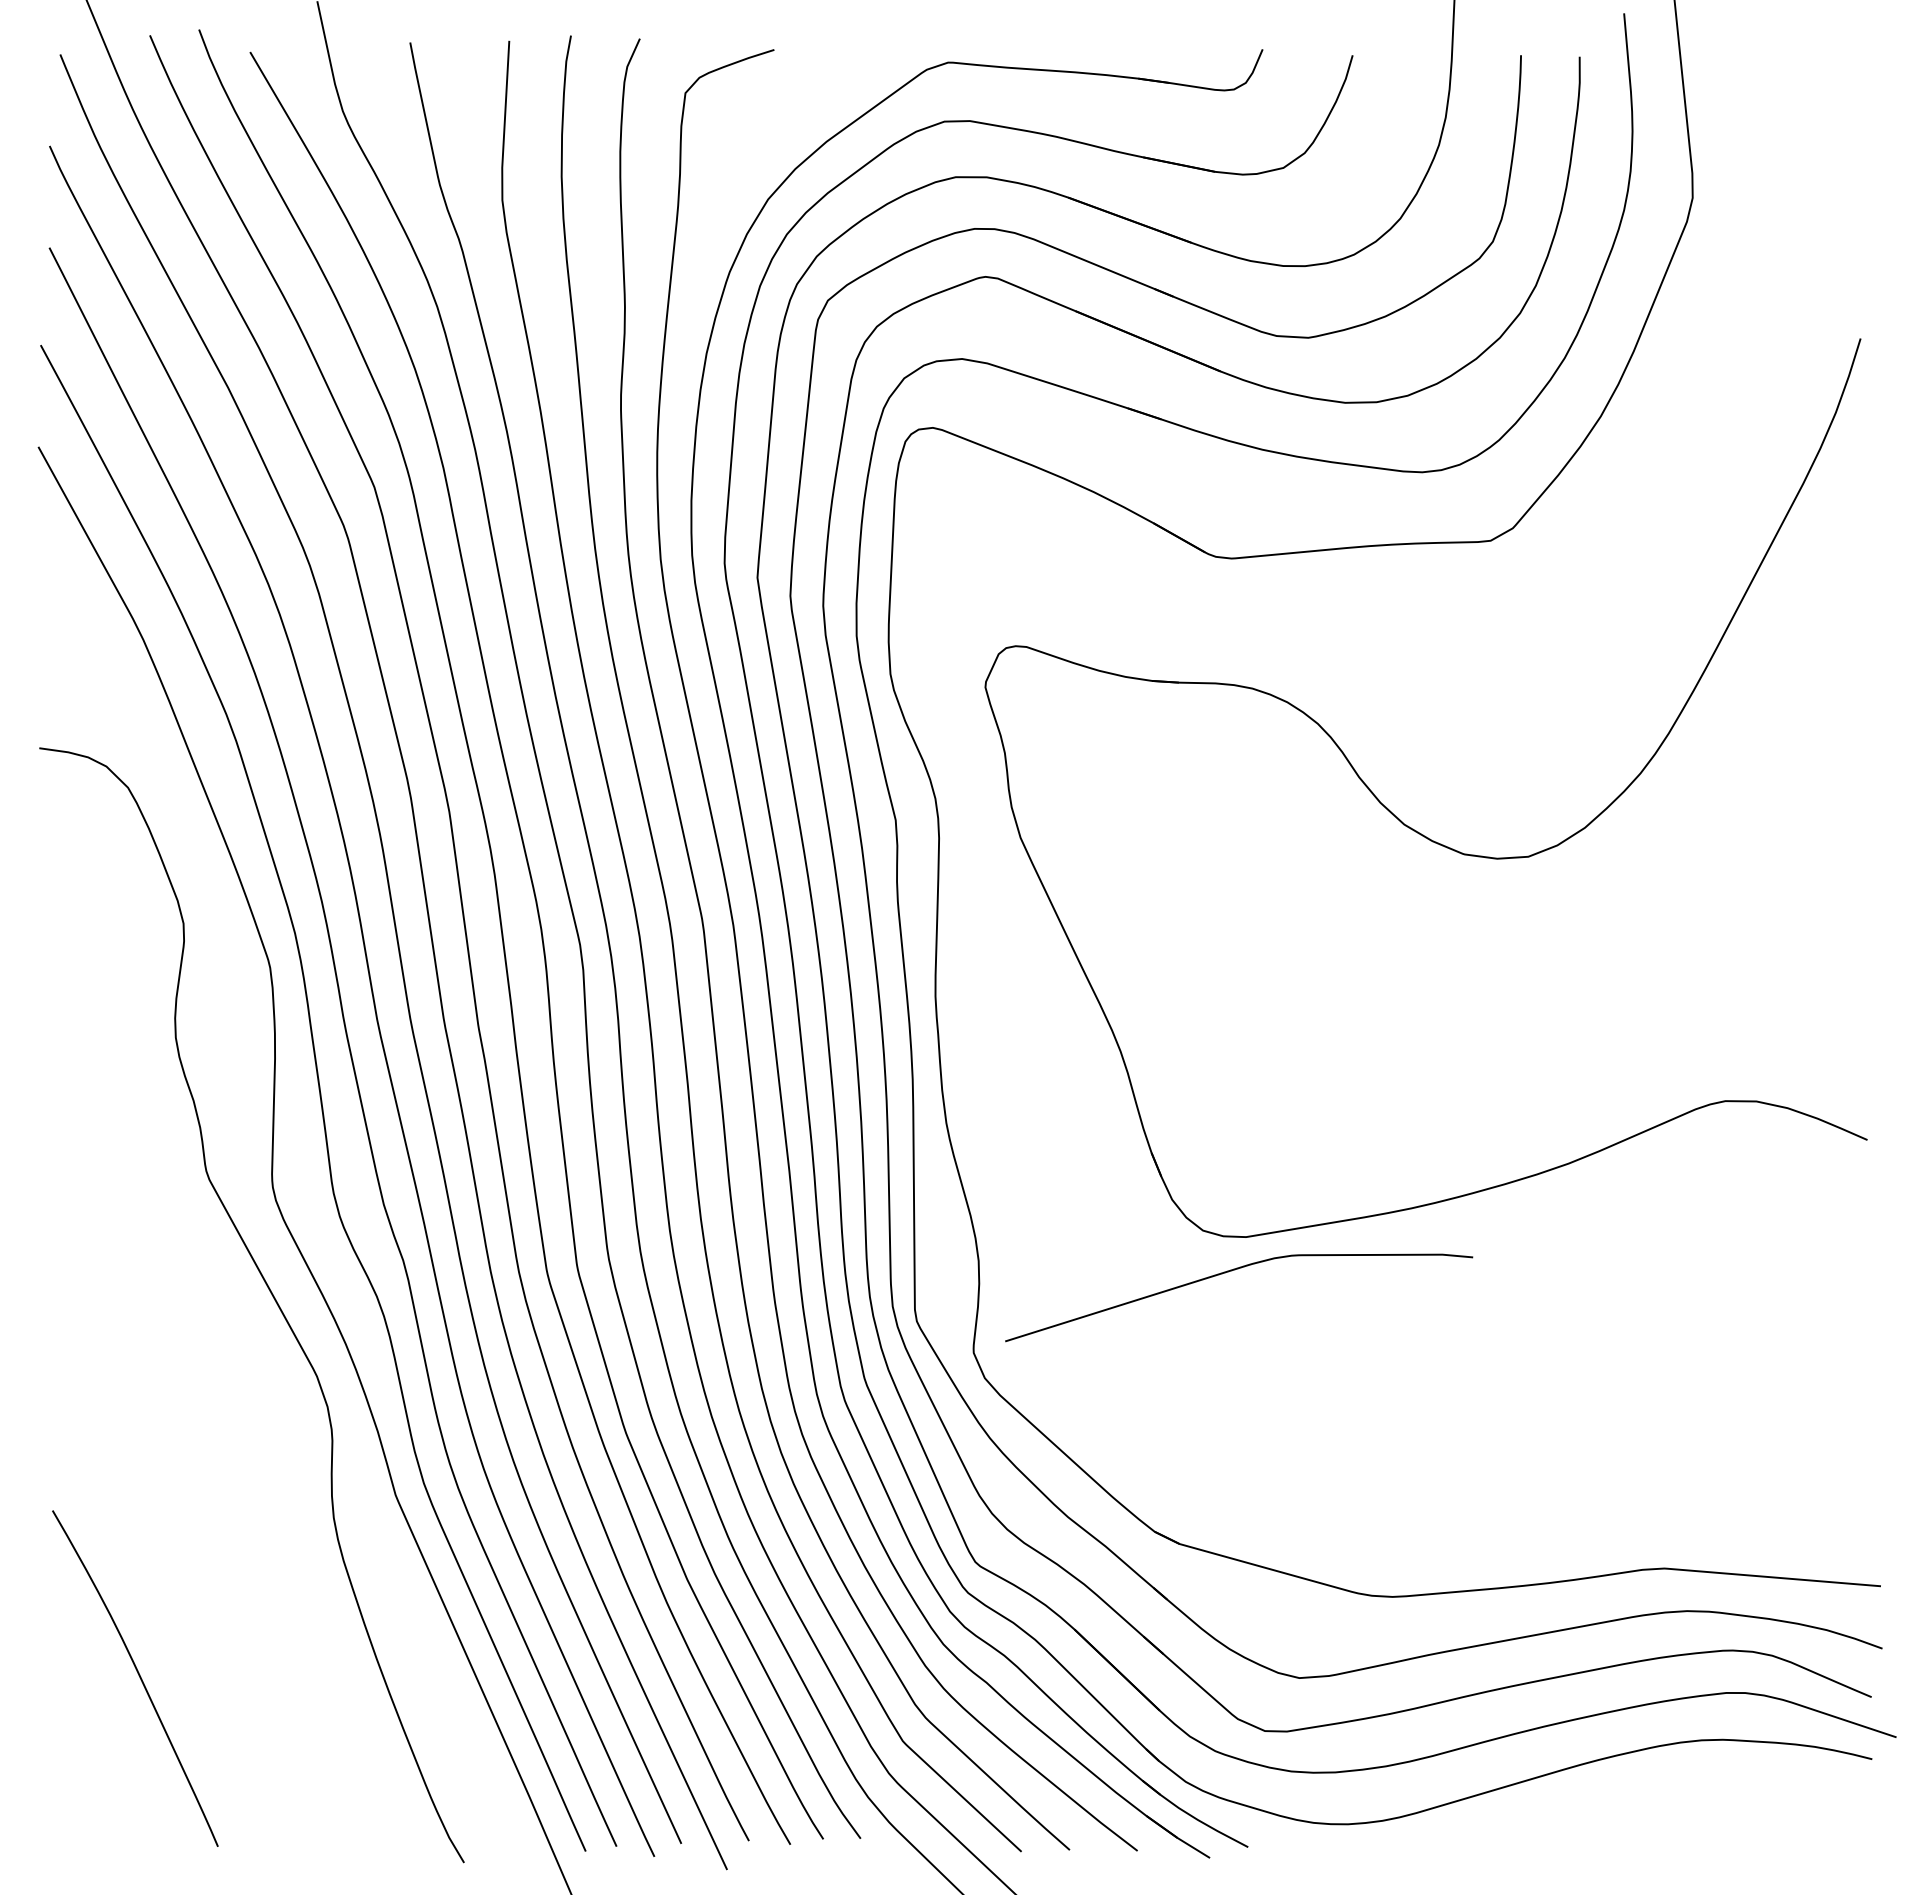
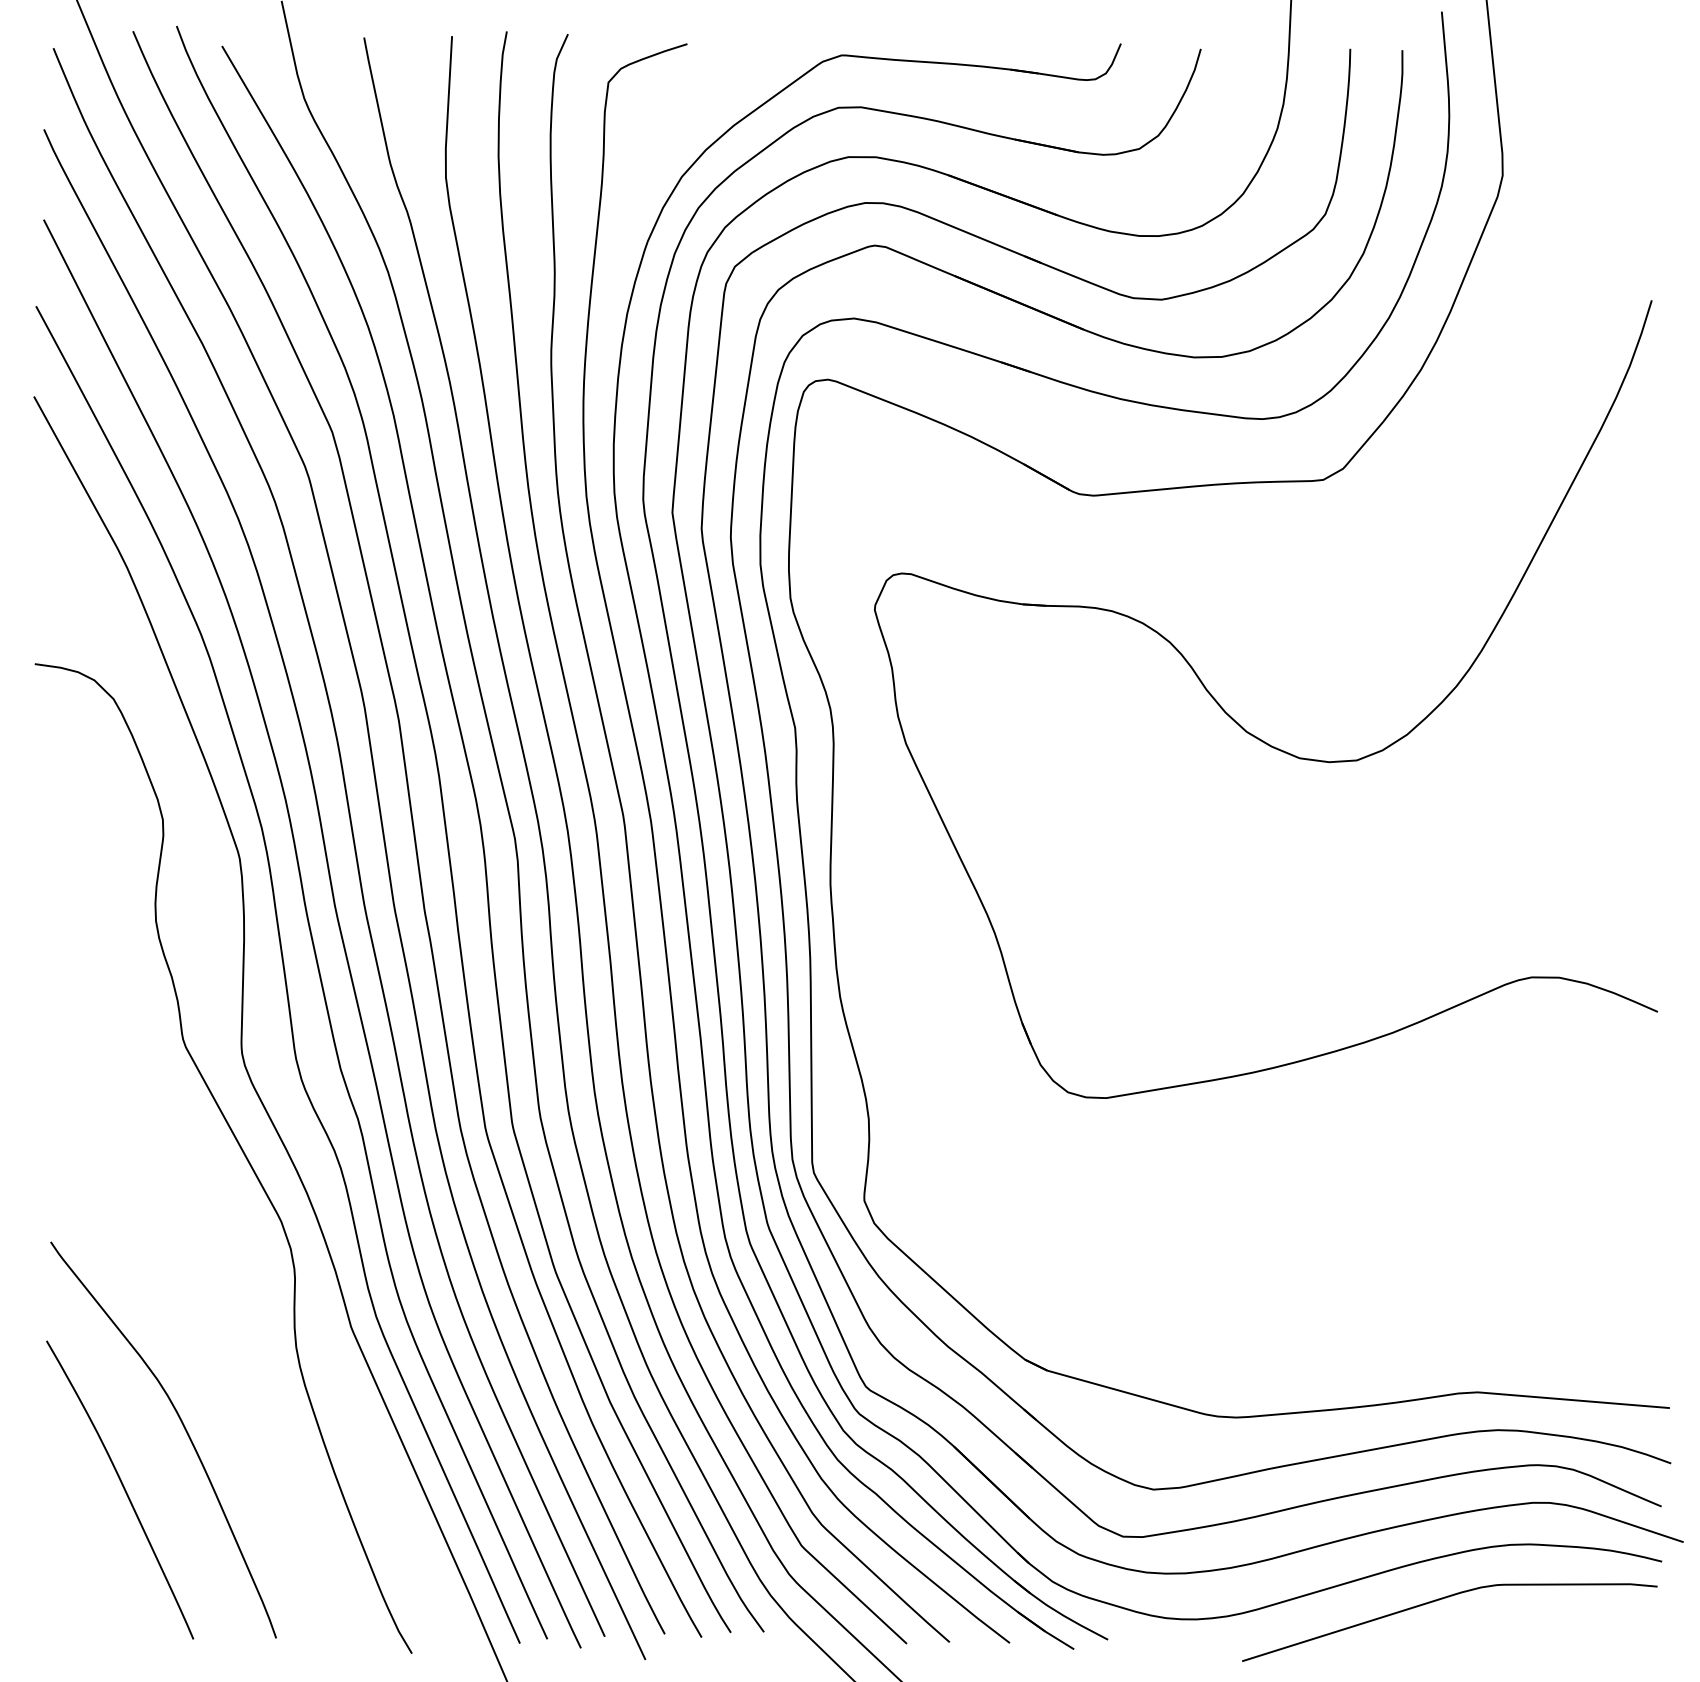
curve: (1231, 1271) -> (1443, 1599), moved
curve: (207, 1609) -> (184, 1428), added

